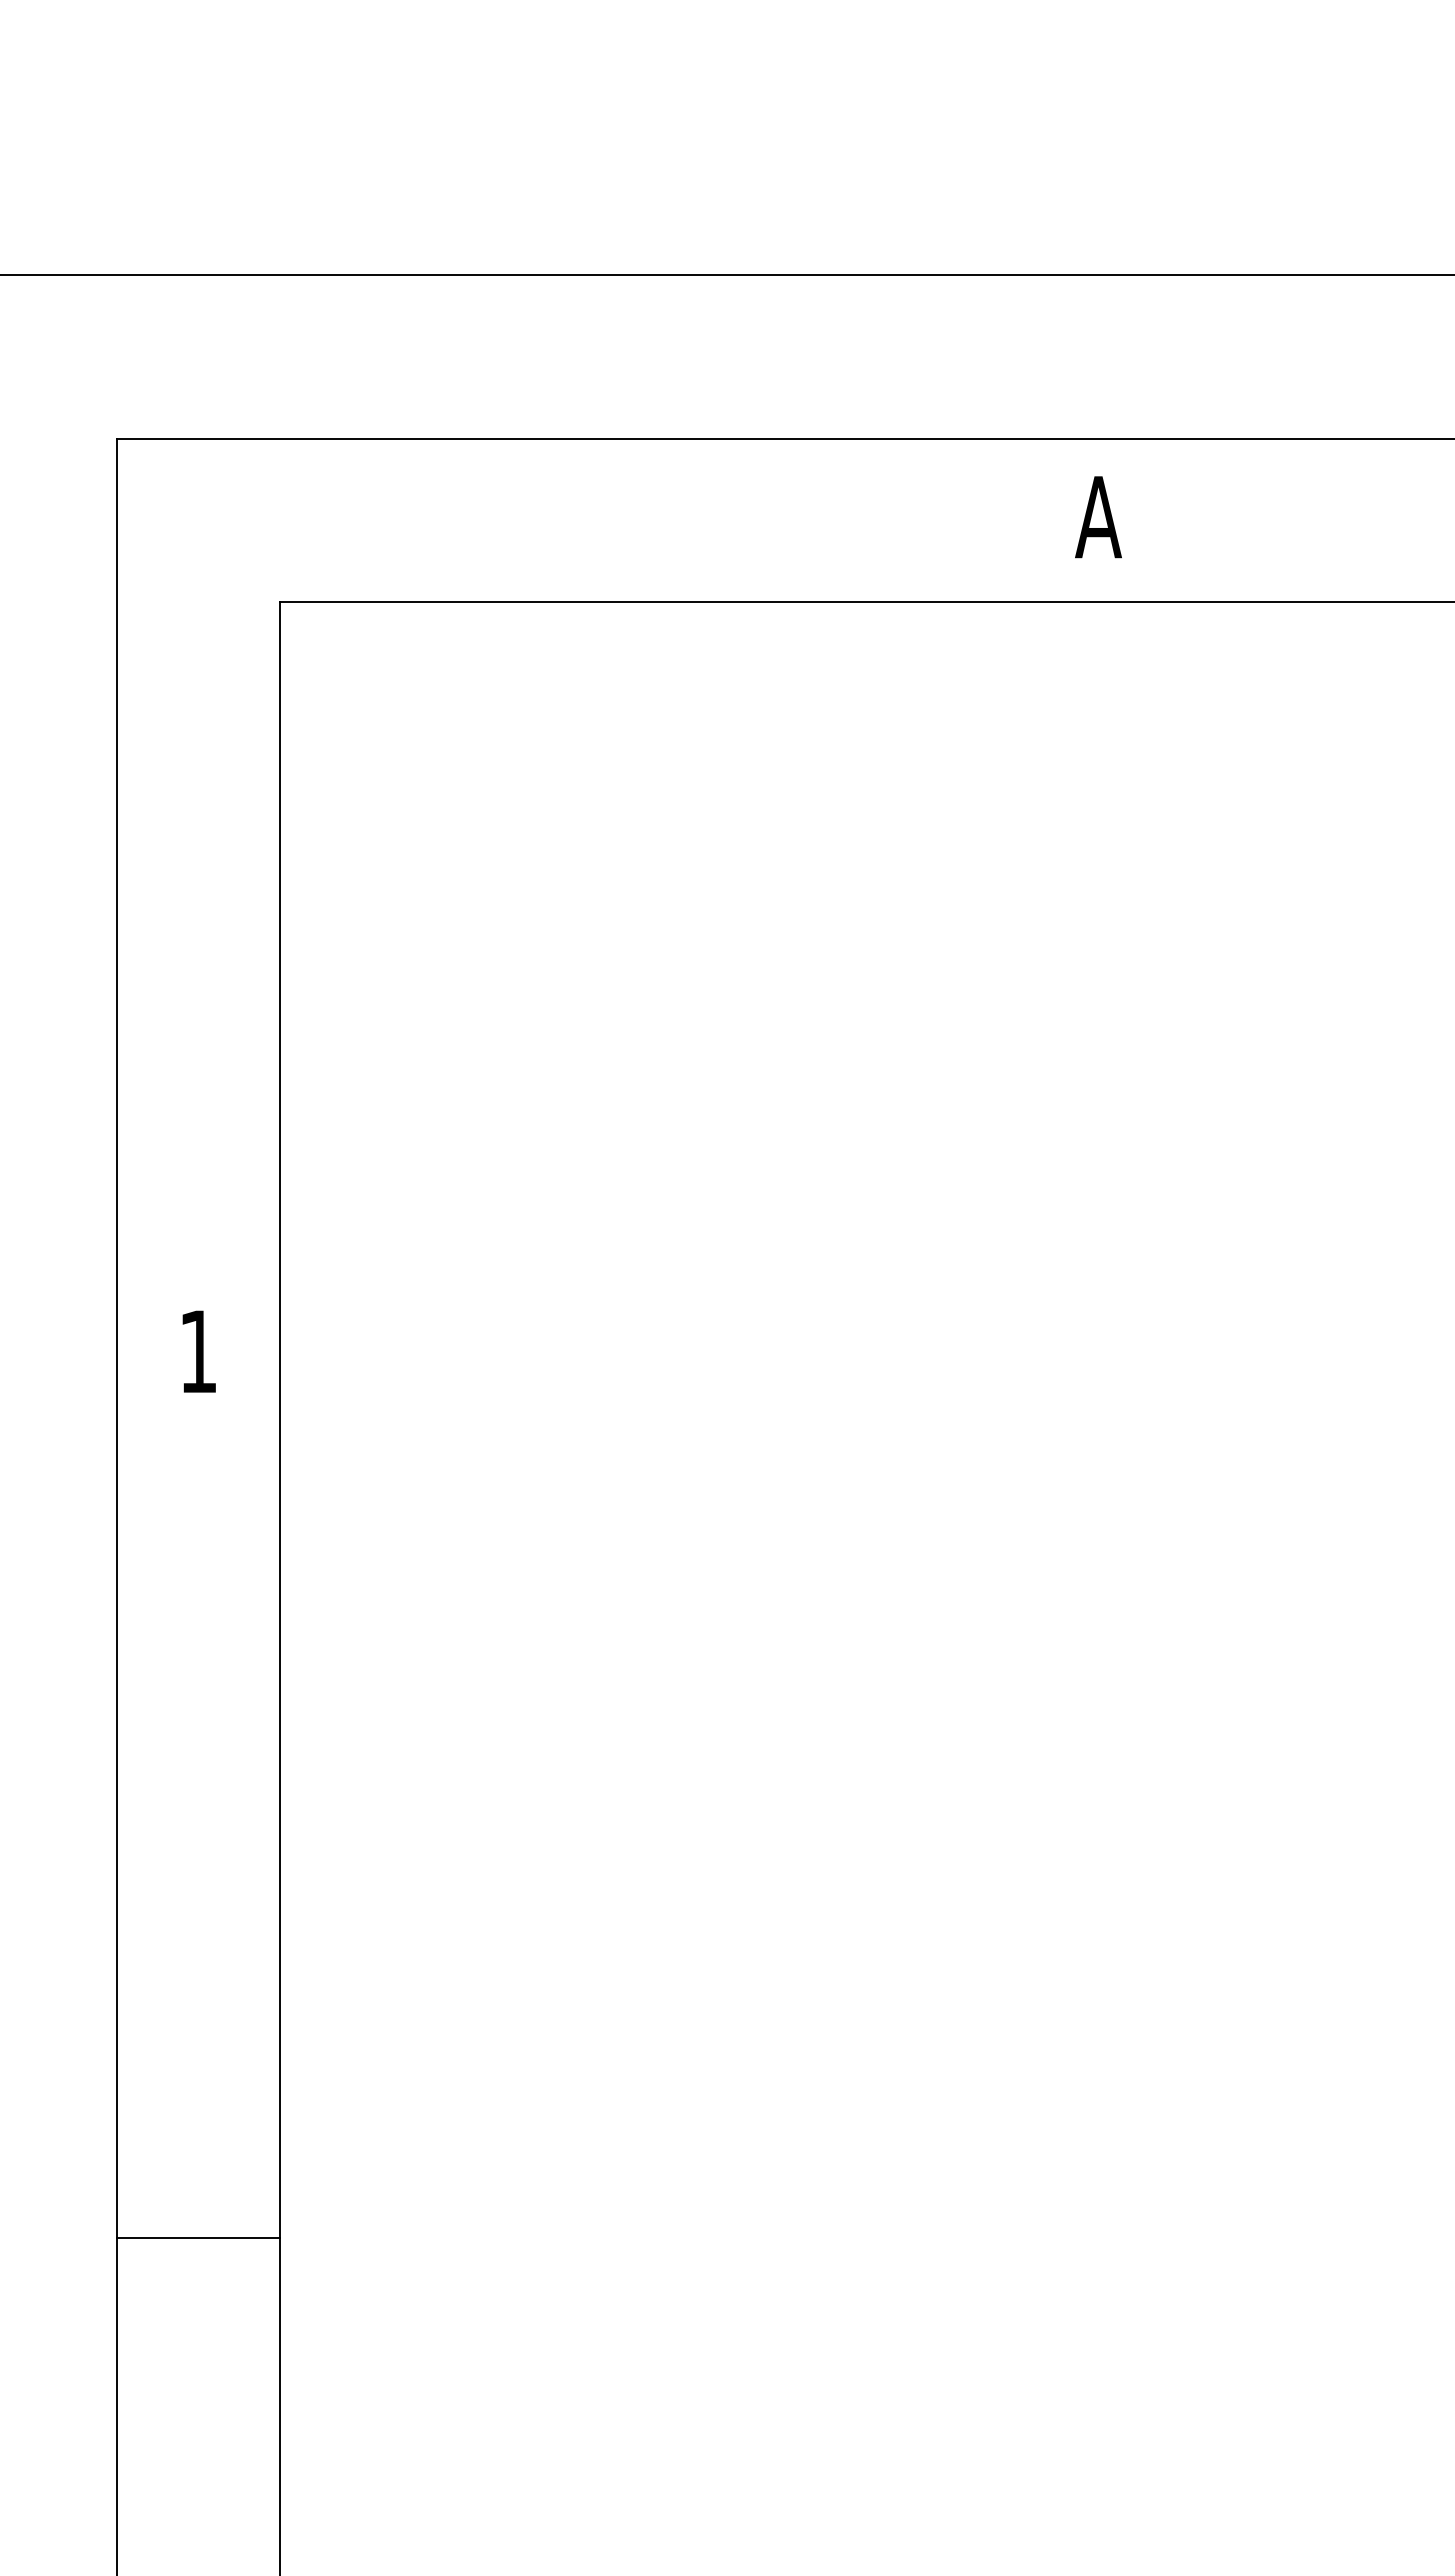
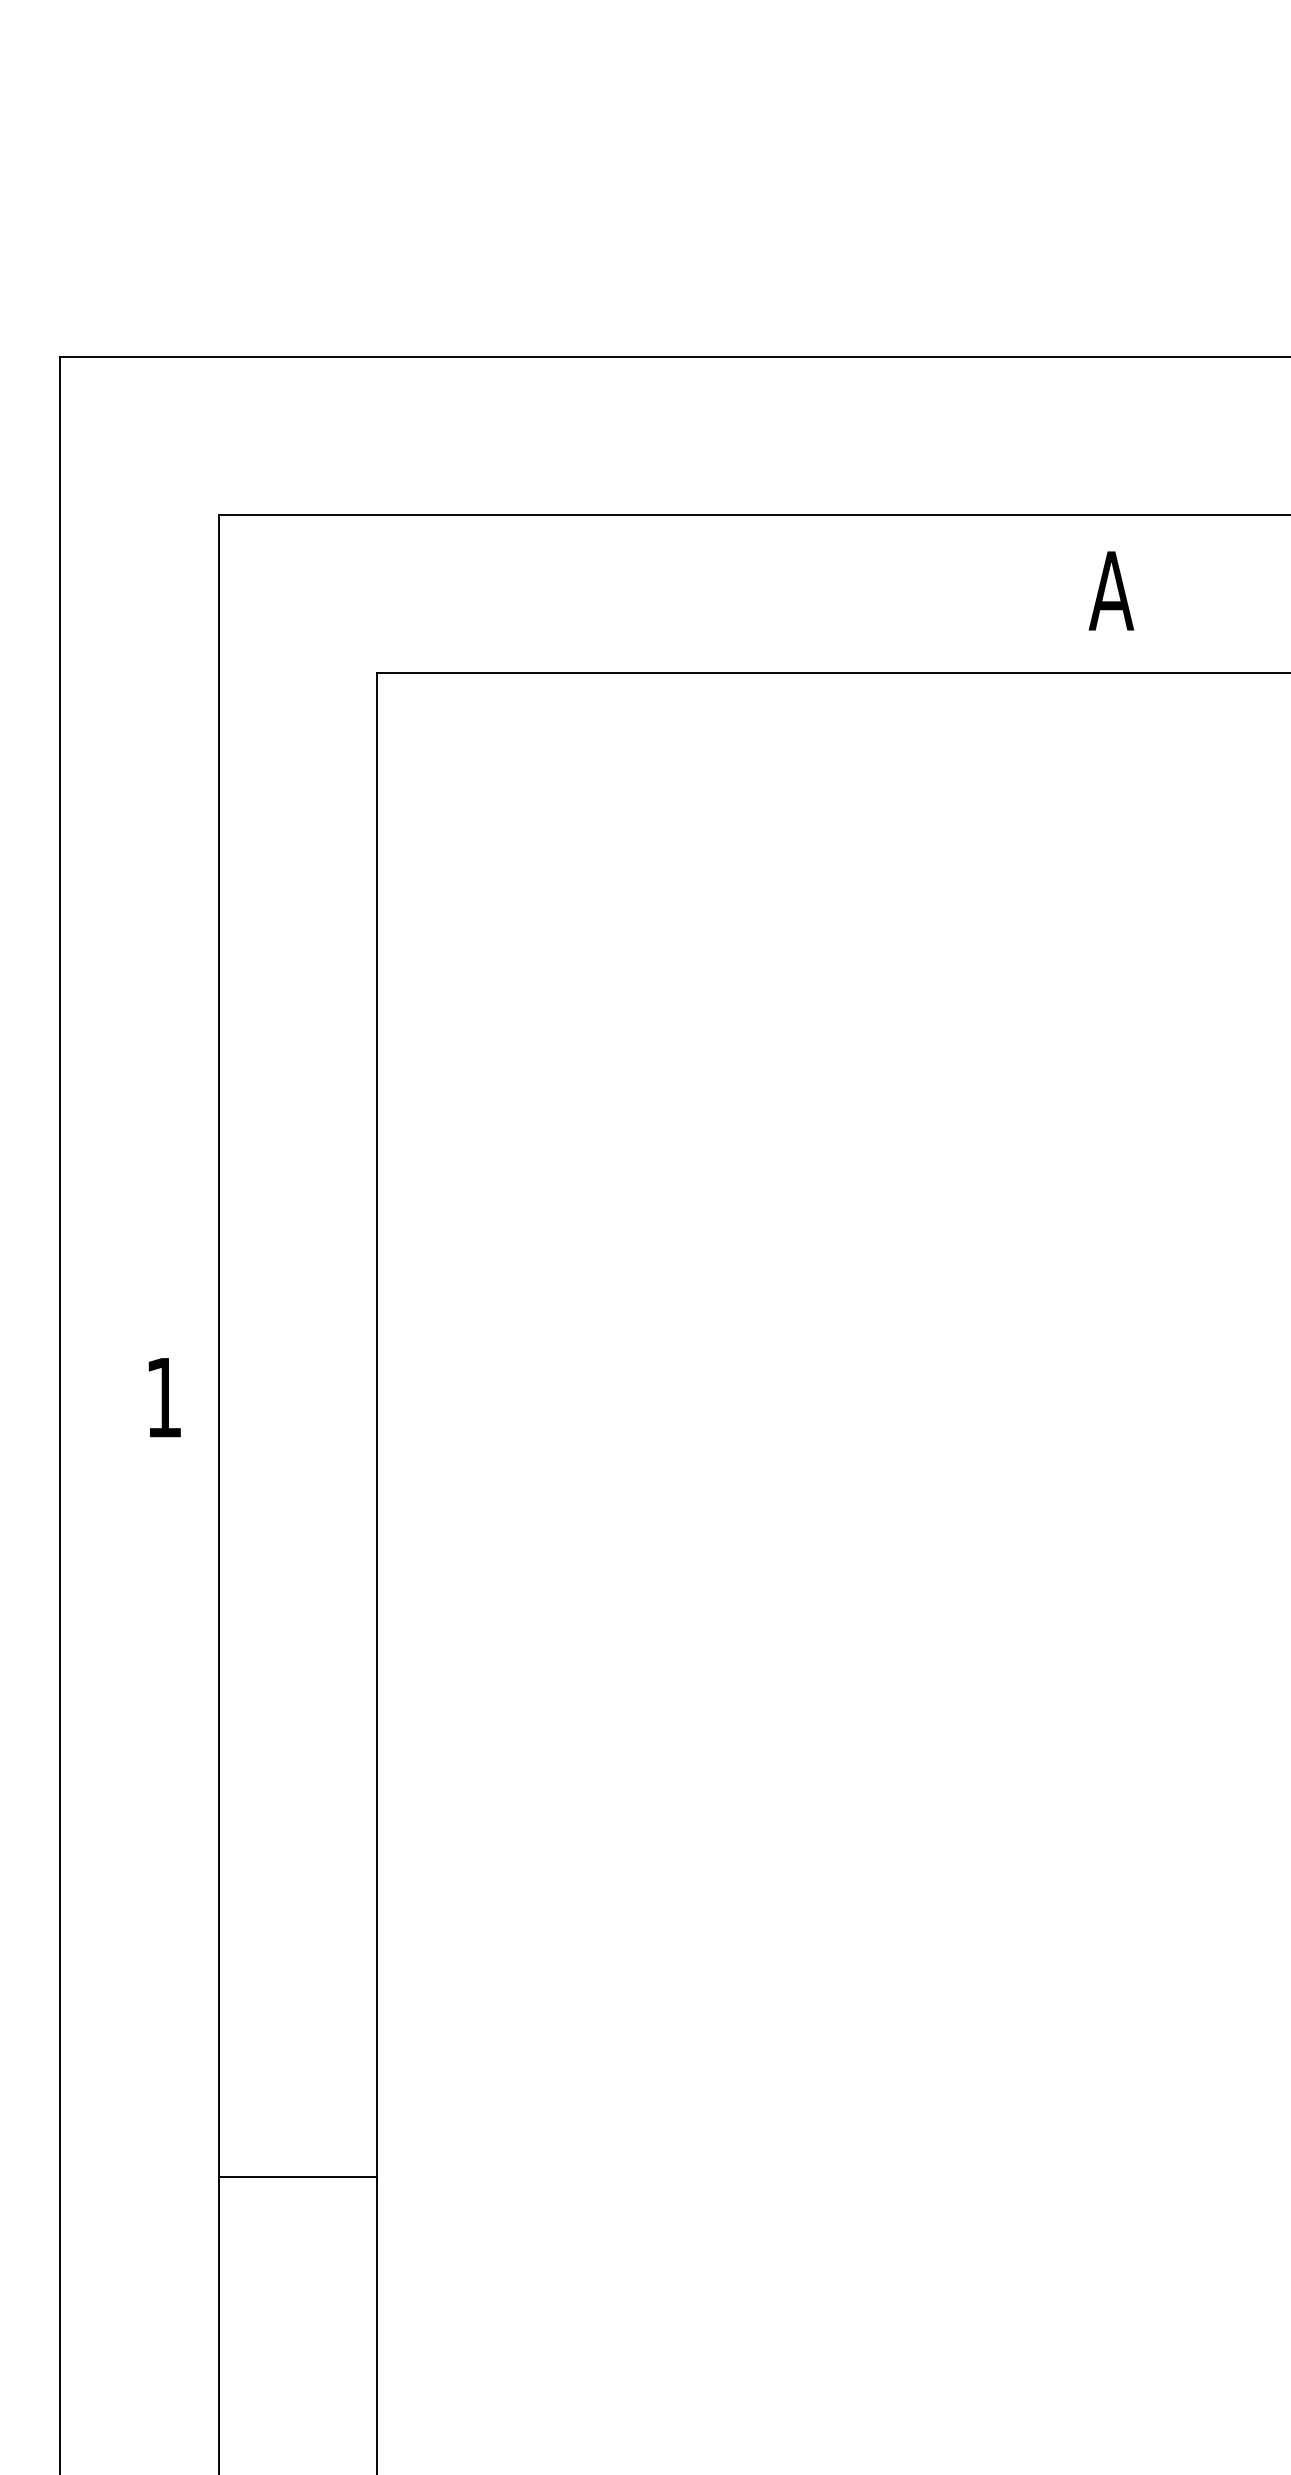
text: (1098, 517) -> (1111, 591), moved
text: (198, 1351) -> (164, 1397), moved
line: (198, 2238) -> (297, 2176), moved

